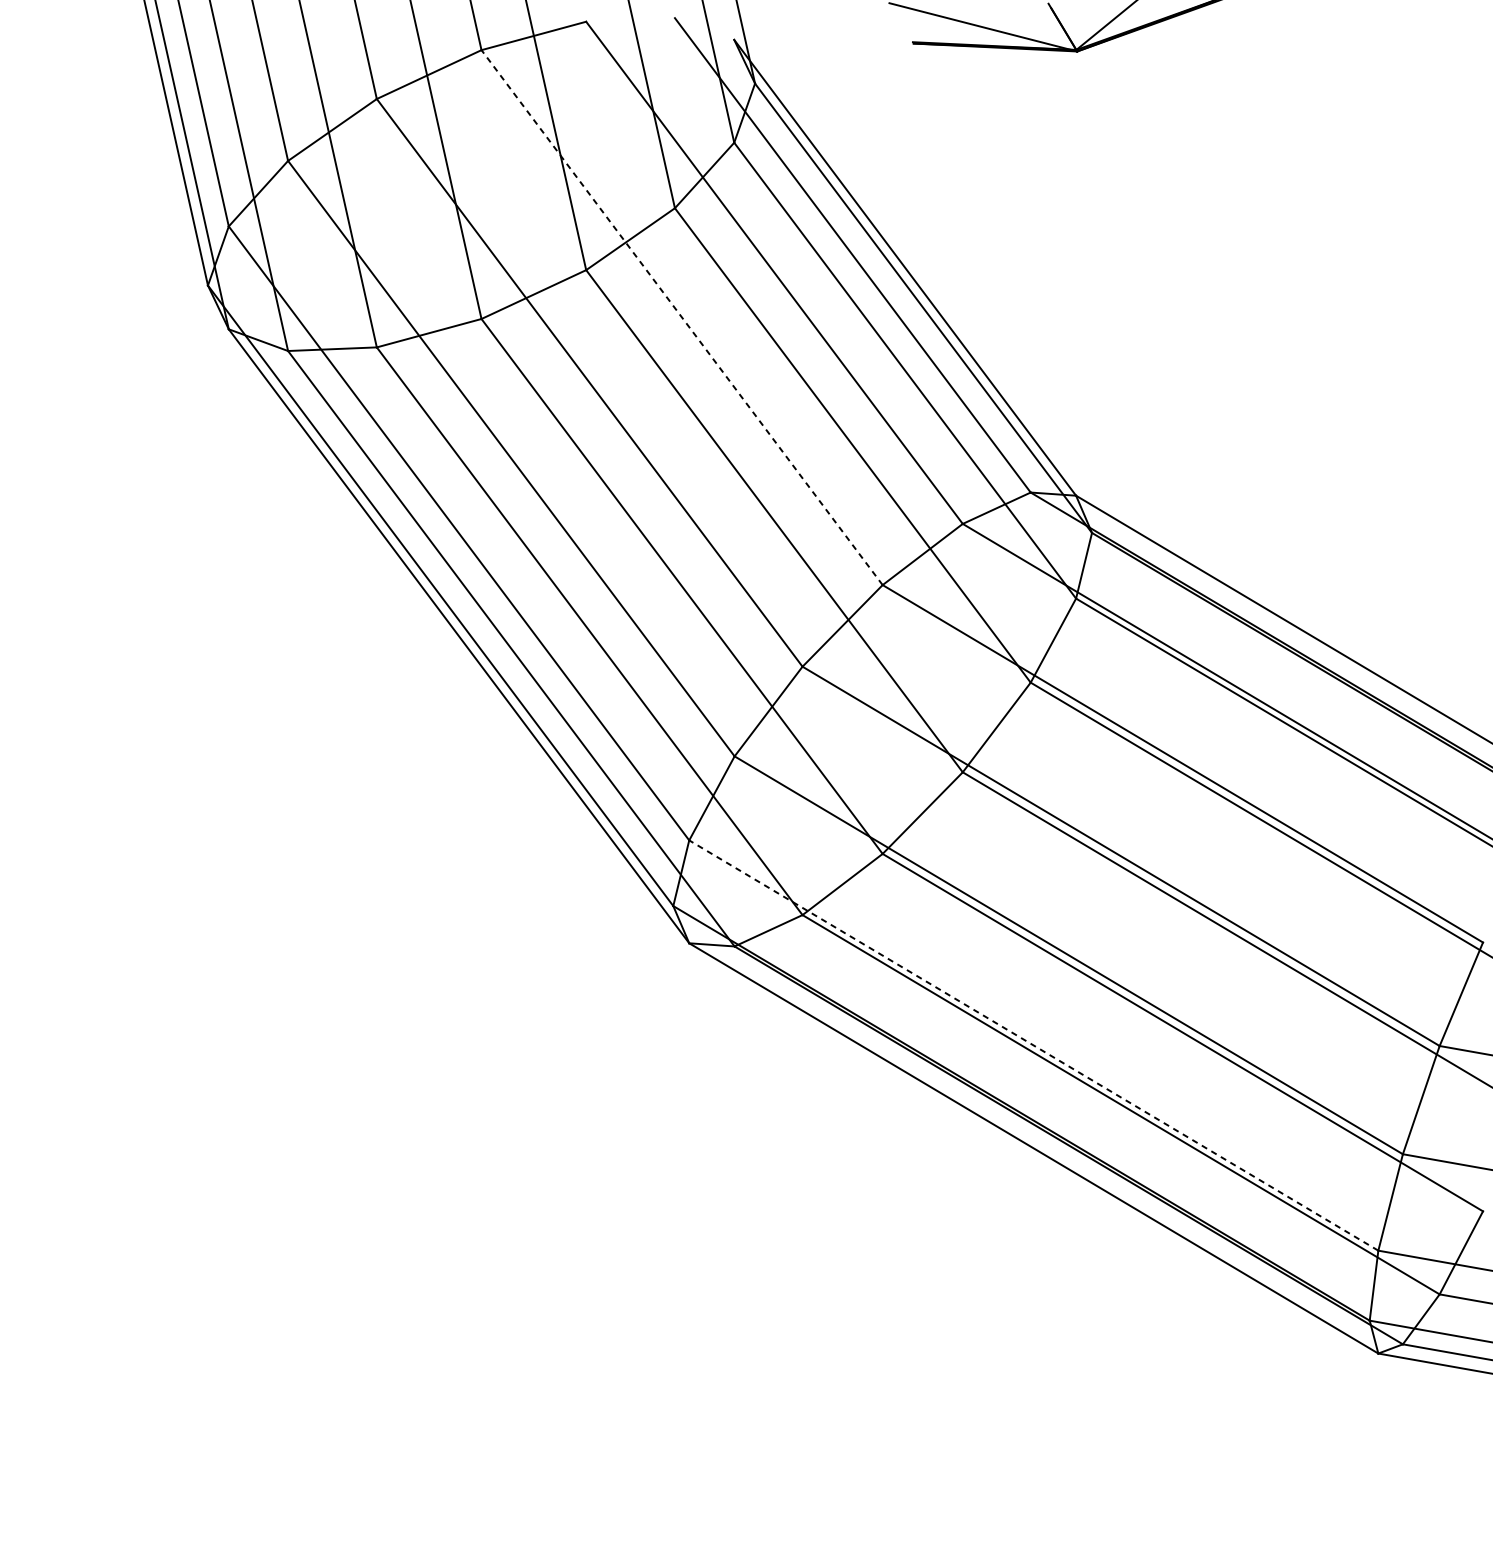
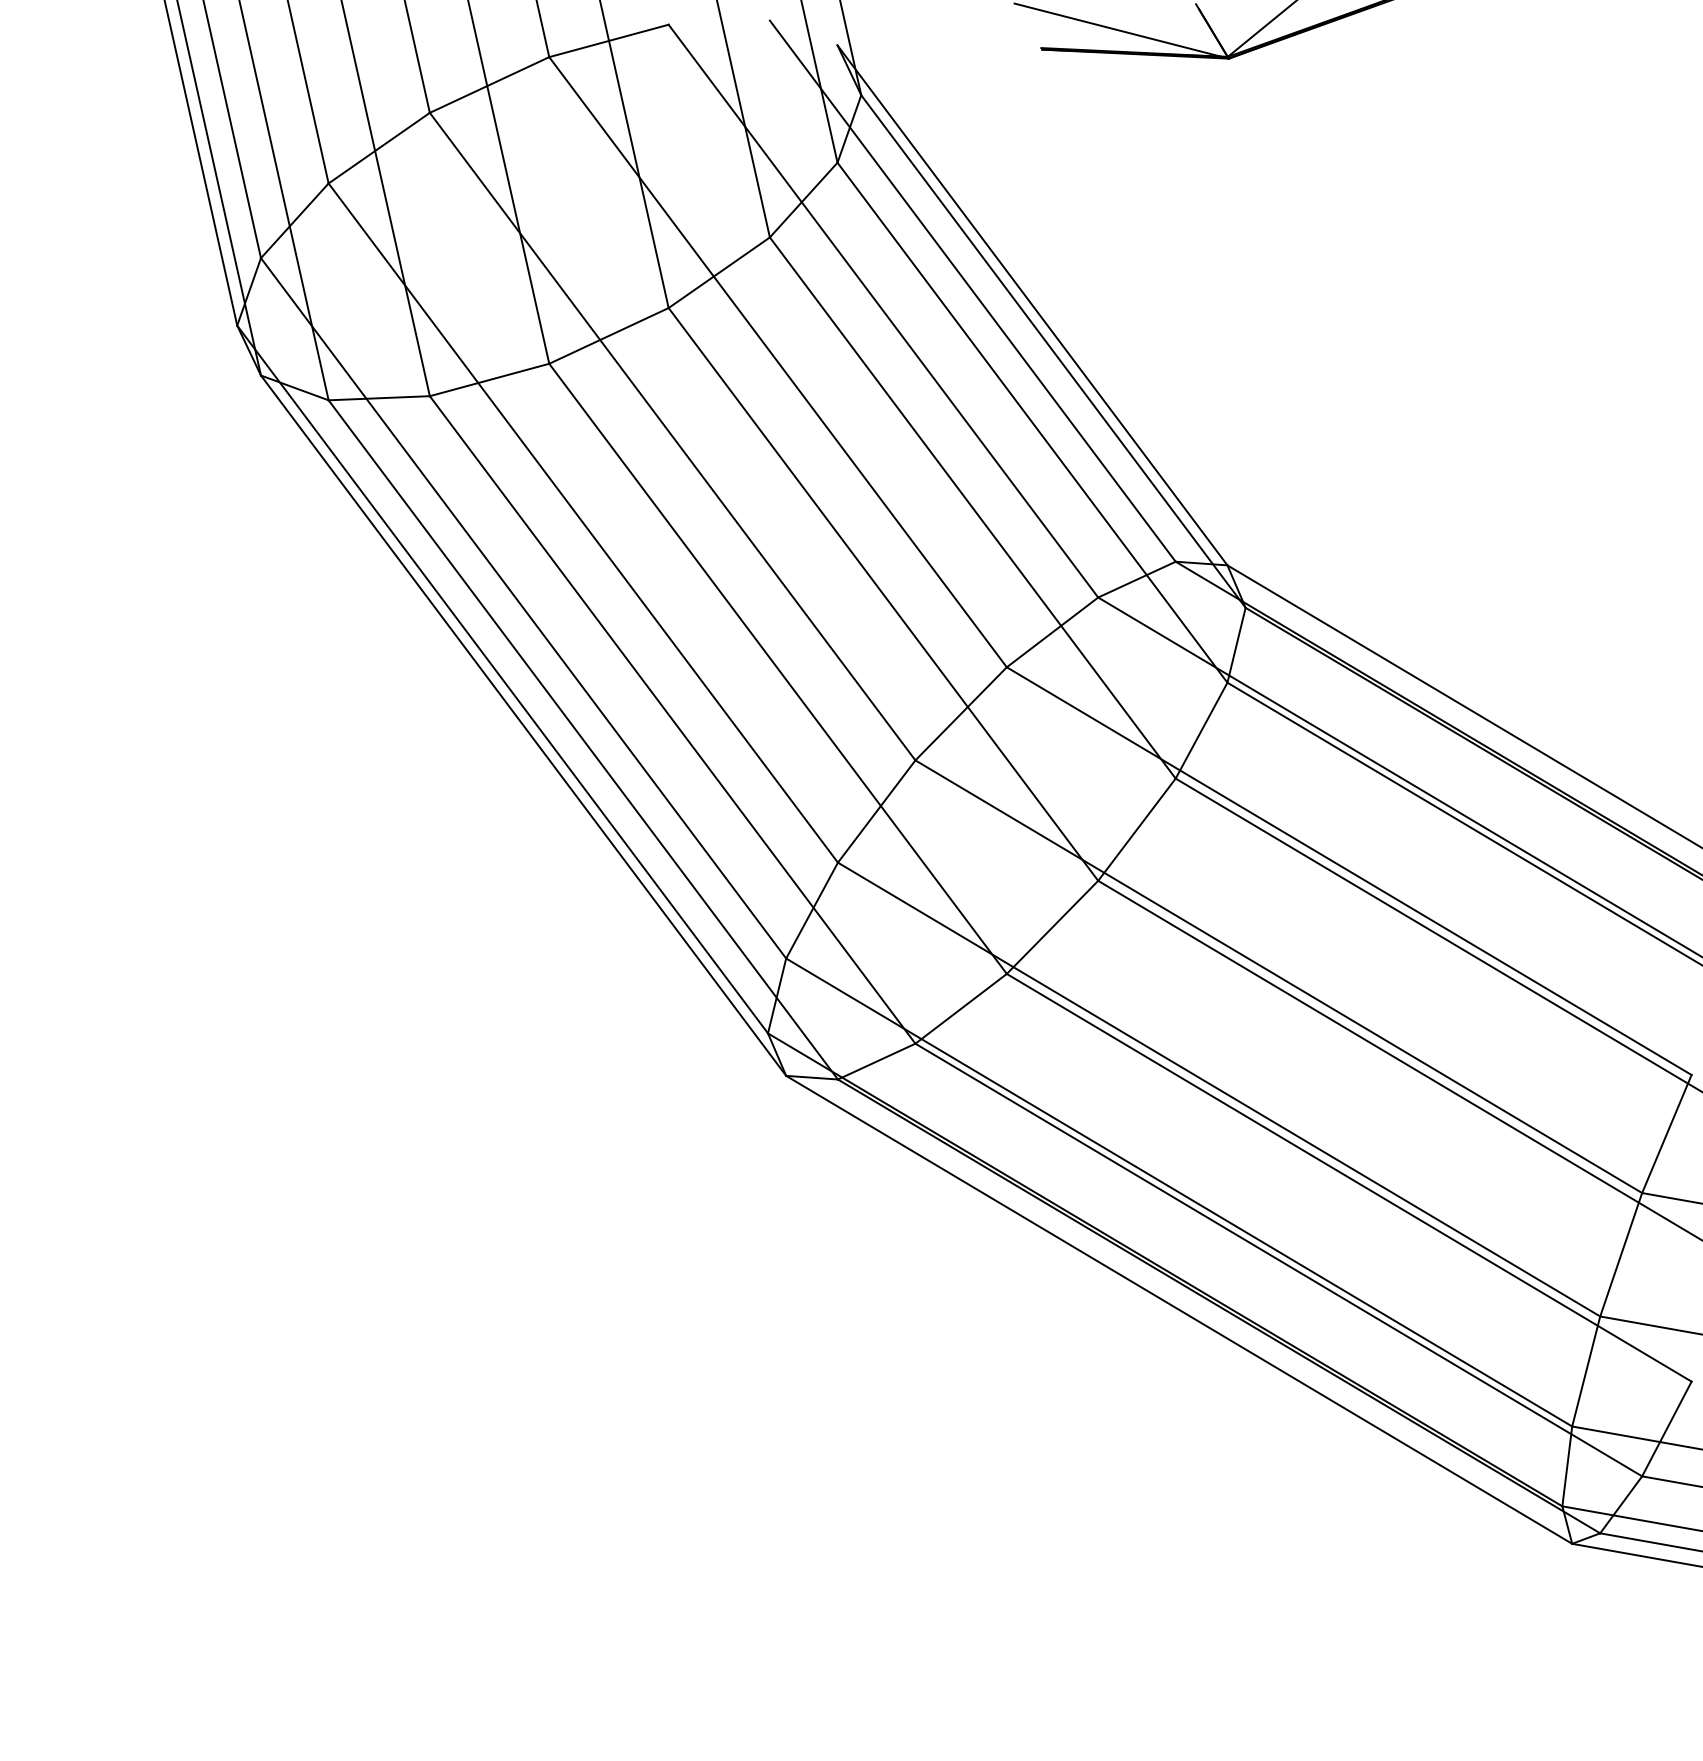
line: (681, 316) -> (777, 361), dashed -> solid
line: (1033, 1045) -> (1178, 1192), dashed -> solid

